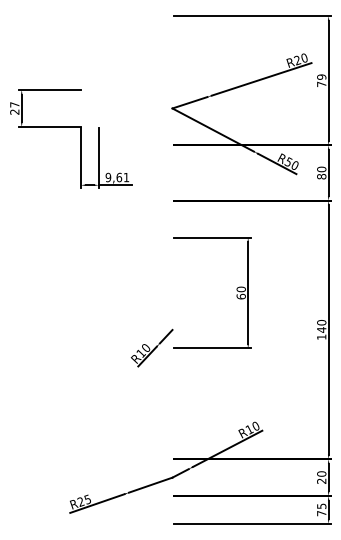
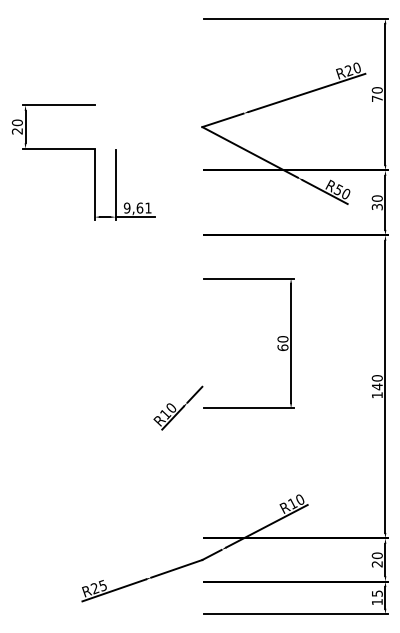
text: (321, 76) -> (377, 89), 79 -> 70
text: (14, 104) -> (17, 122), 27 -> 20
text: (321, 176) -> (377, 206), 80 -> 30
text: (321, 513) -> (377, 602), 75 -> 15

